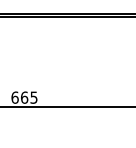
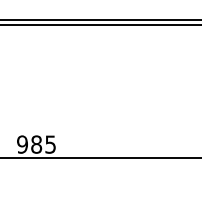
text: (19, 97) -> (29, 144), 665 -> 985

